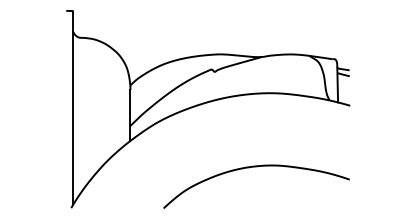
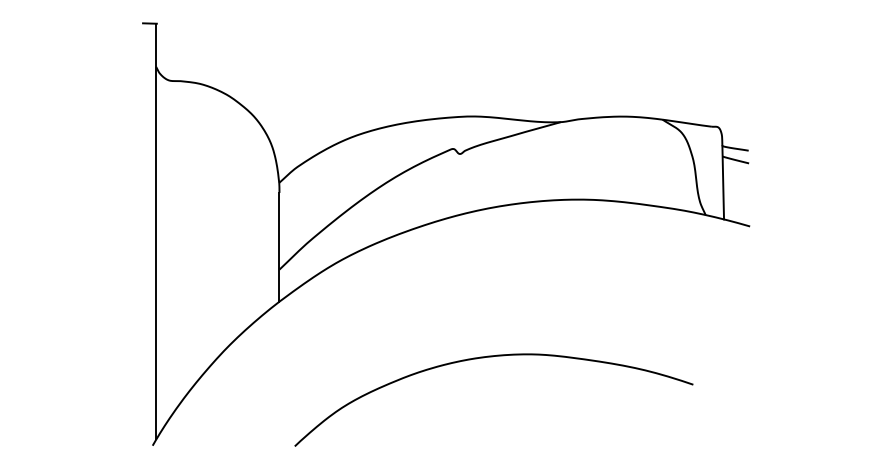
curve: (256, 167) -> (493, 358), moved

